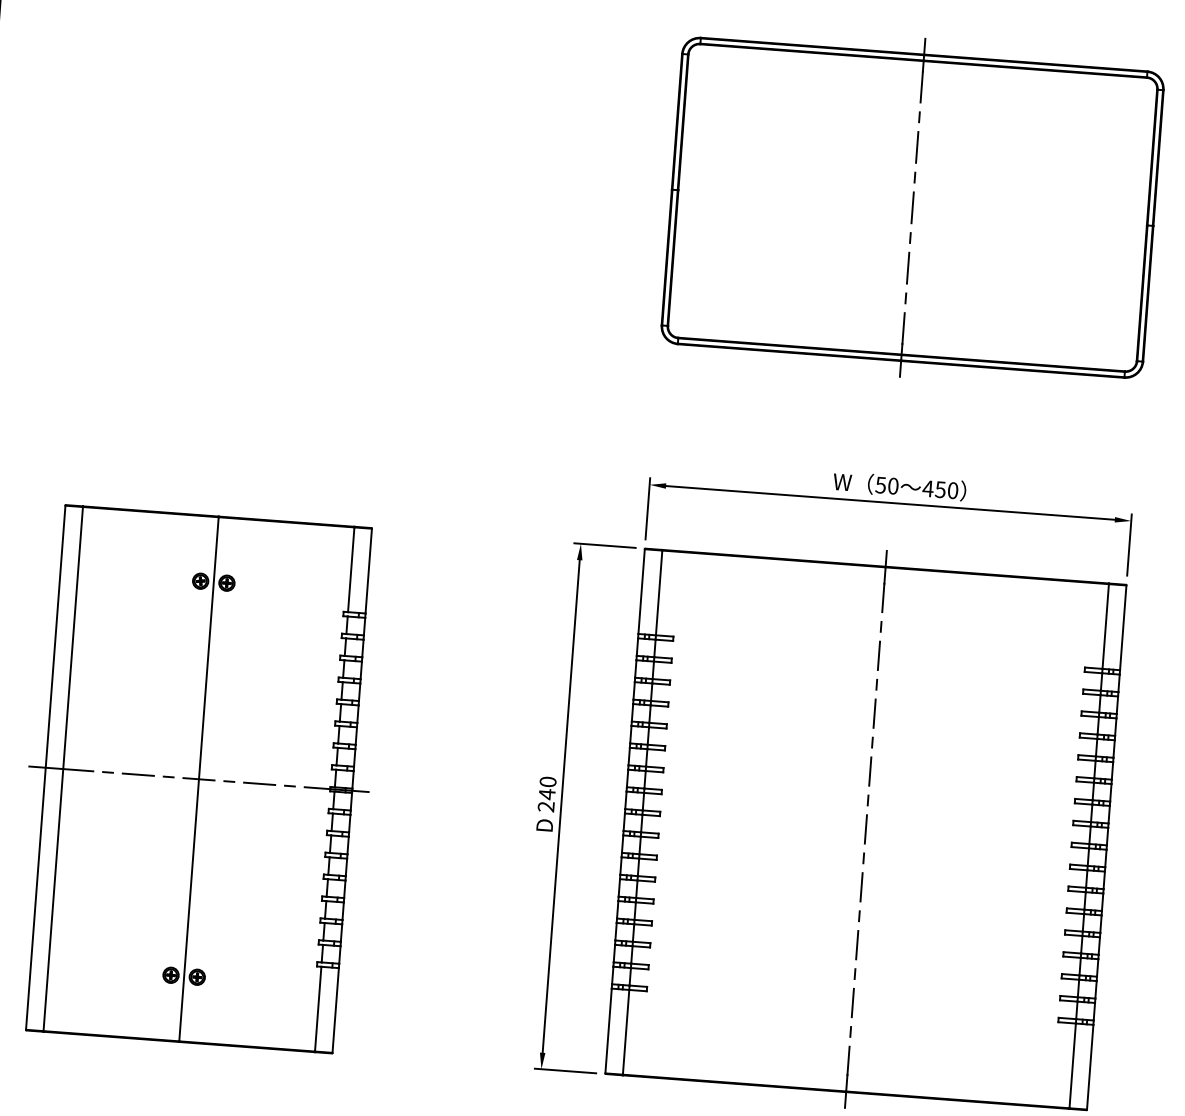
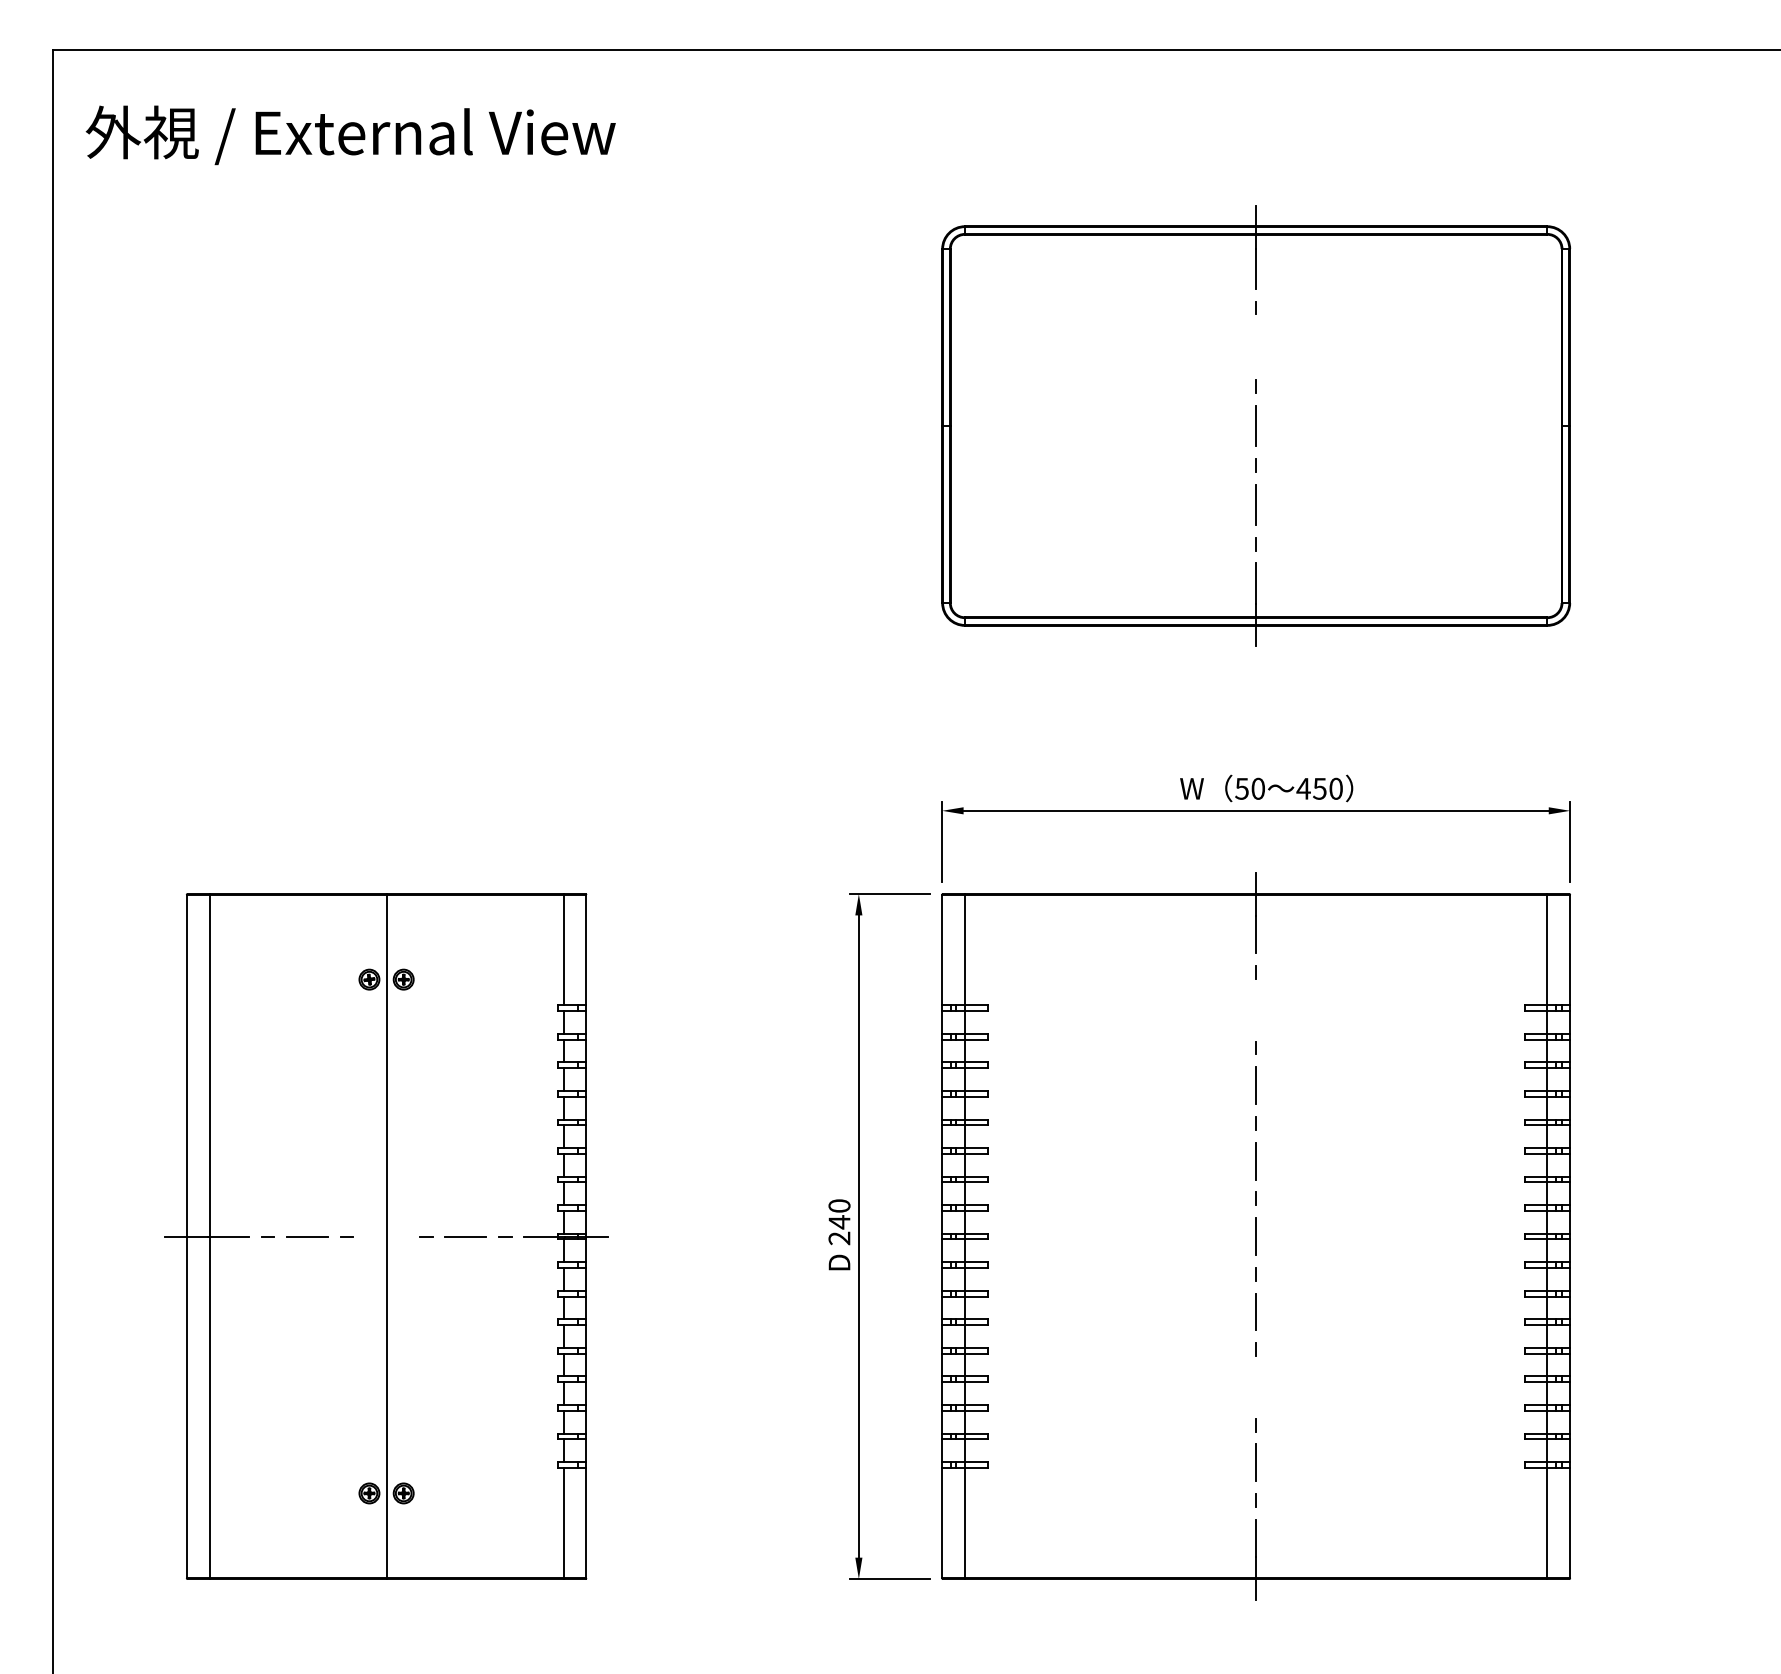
line: (917, 147) -> (1256, 347), removed
line: (879, 655) -> (1256, 1009), removed
line: (198, 779) -> (386, 1236), removed
line: (857, 945) -> (1256, 1387), removed

